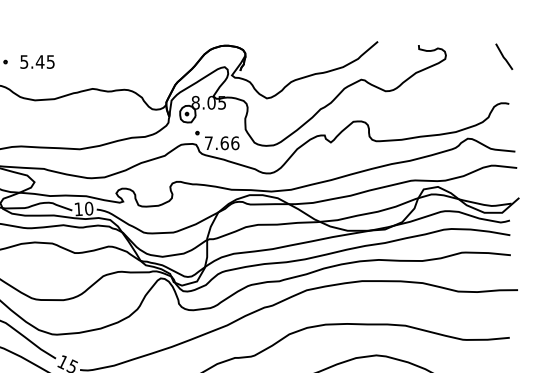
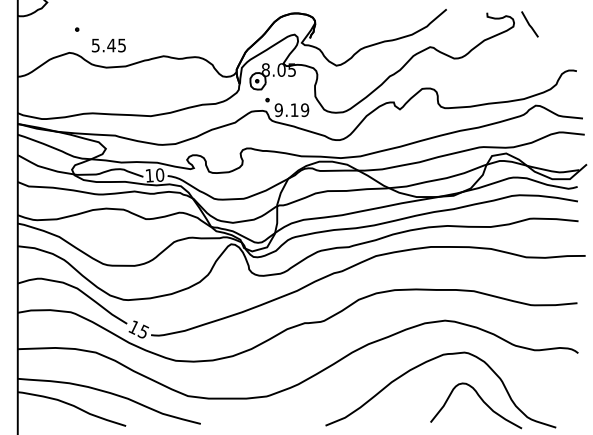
line: (503, 56) -> (529, 24), moved
text: (37, 61) -> (108, 45), moved
text: (221, 143) -> (291, 110), 7.66 -> 9.19

